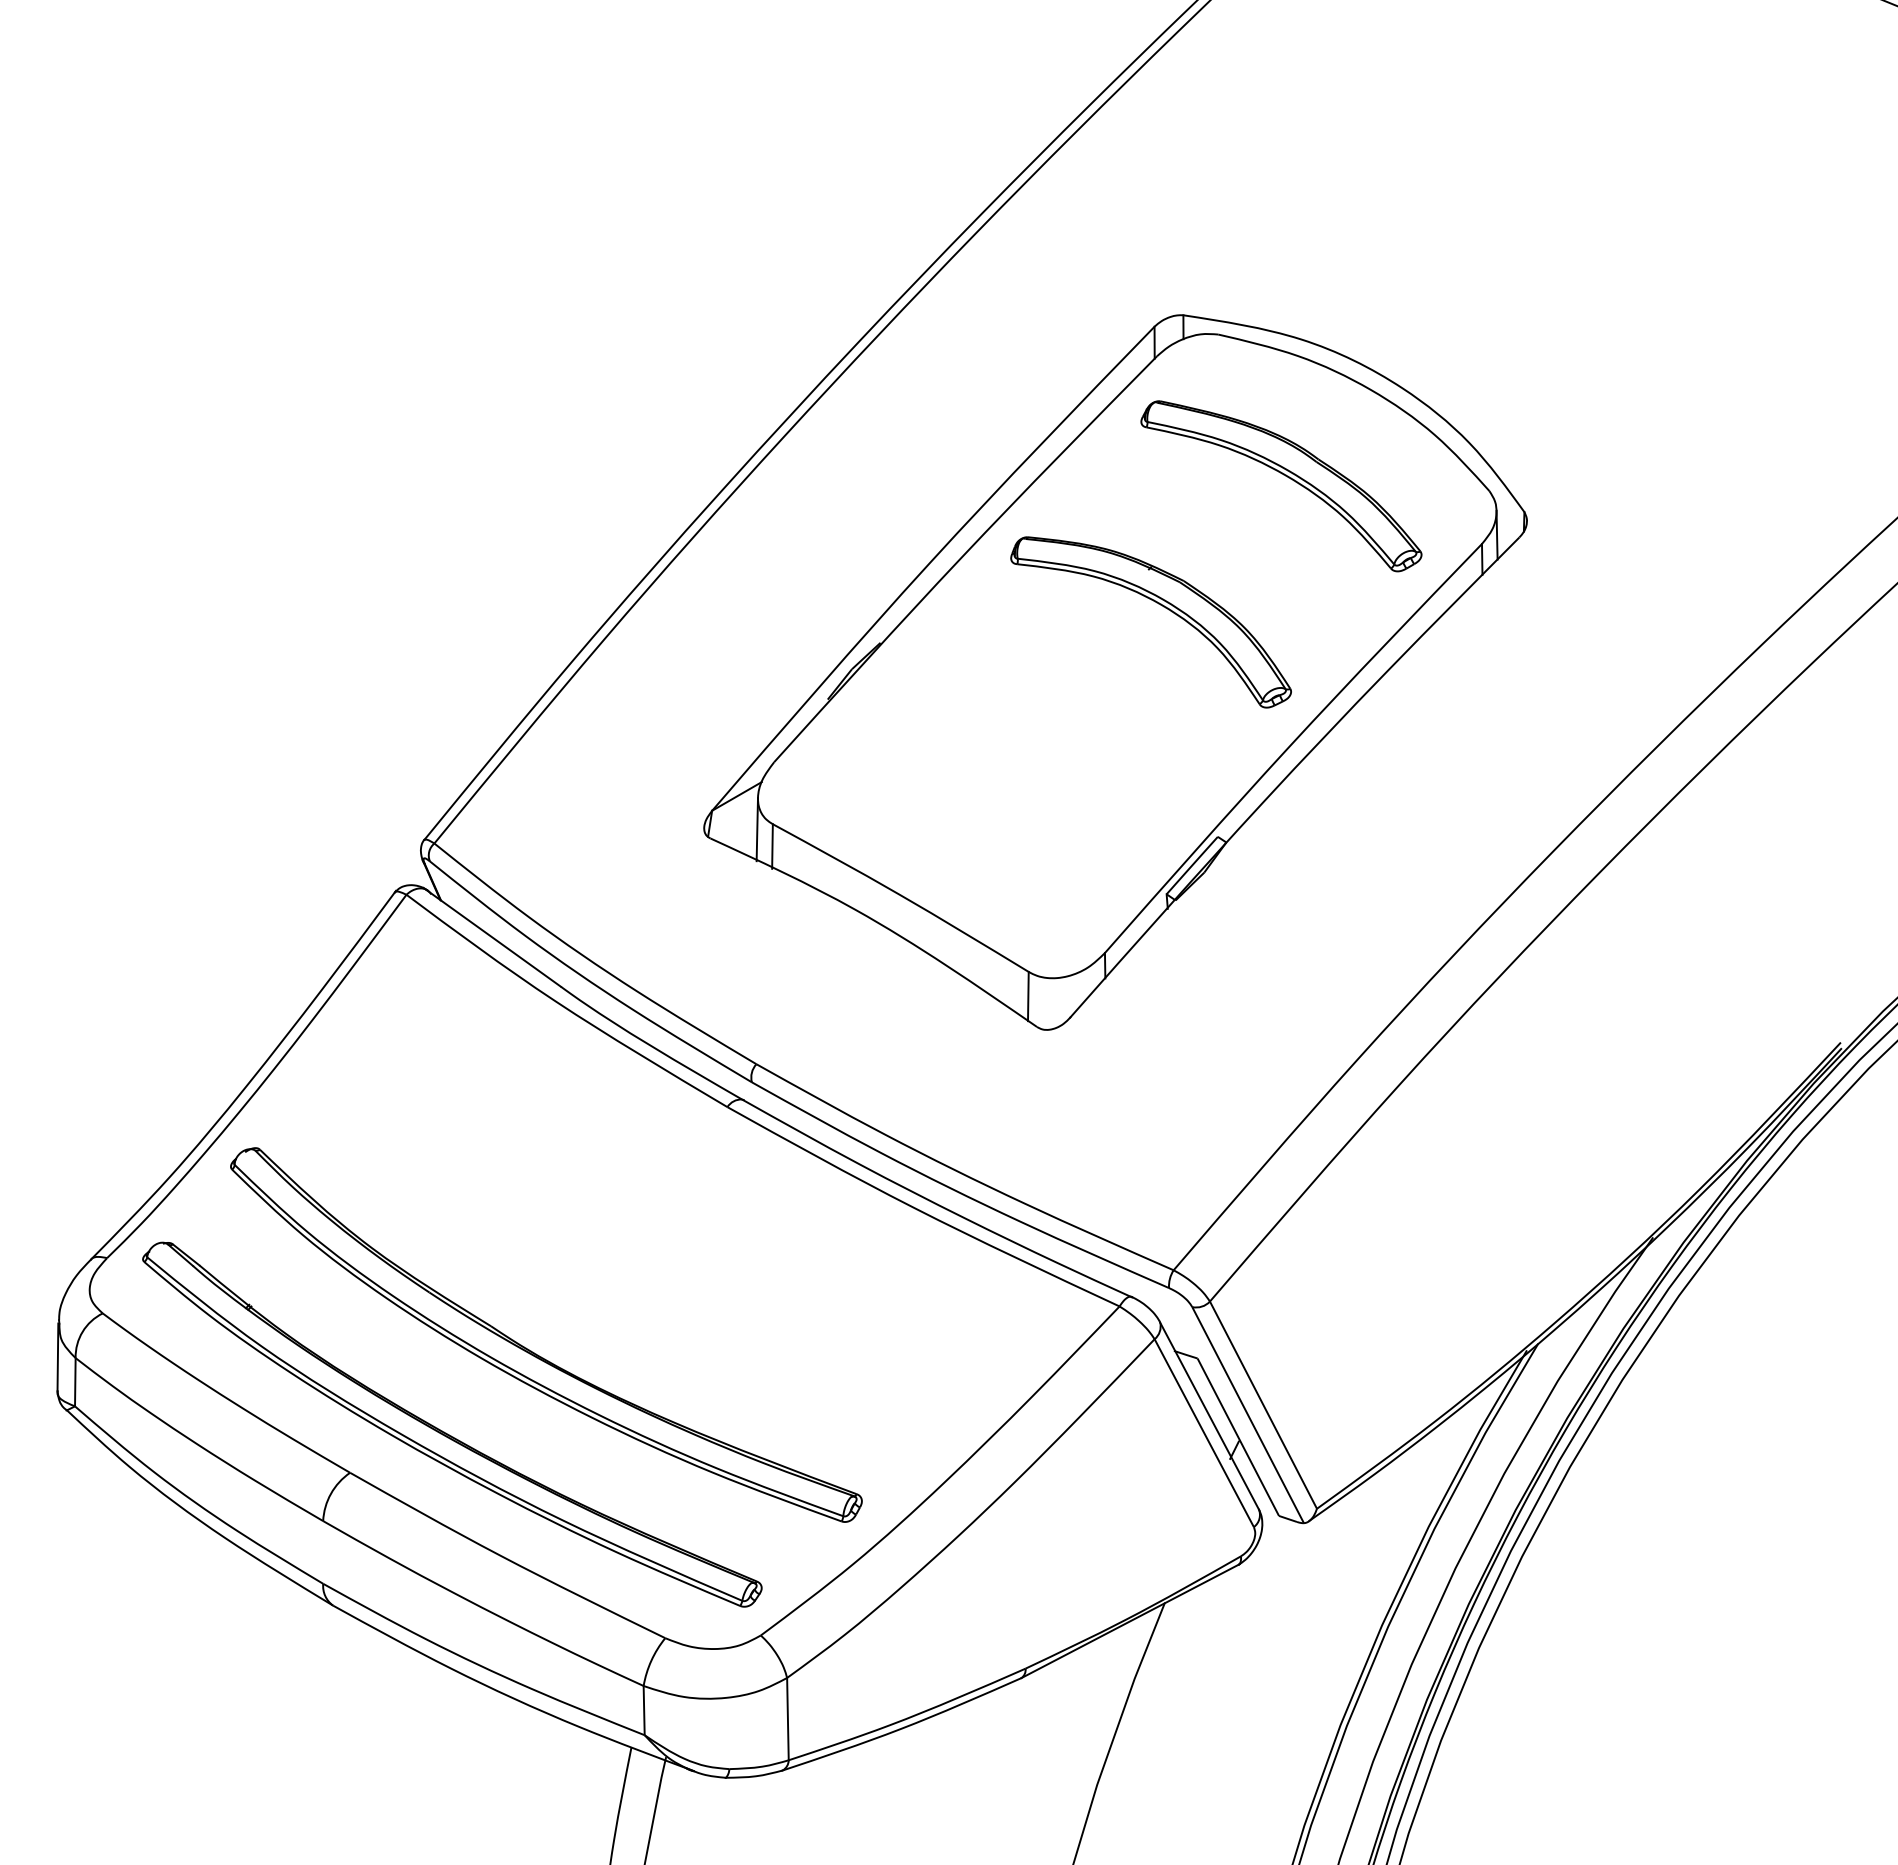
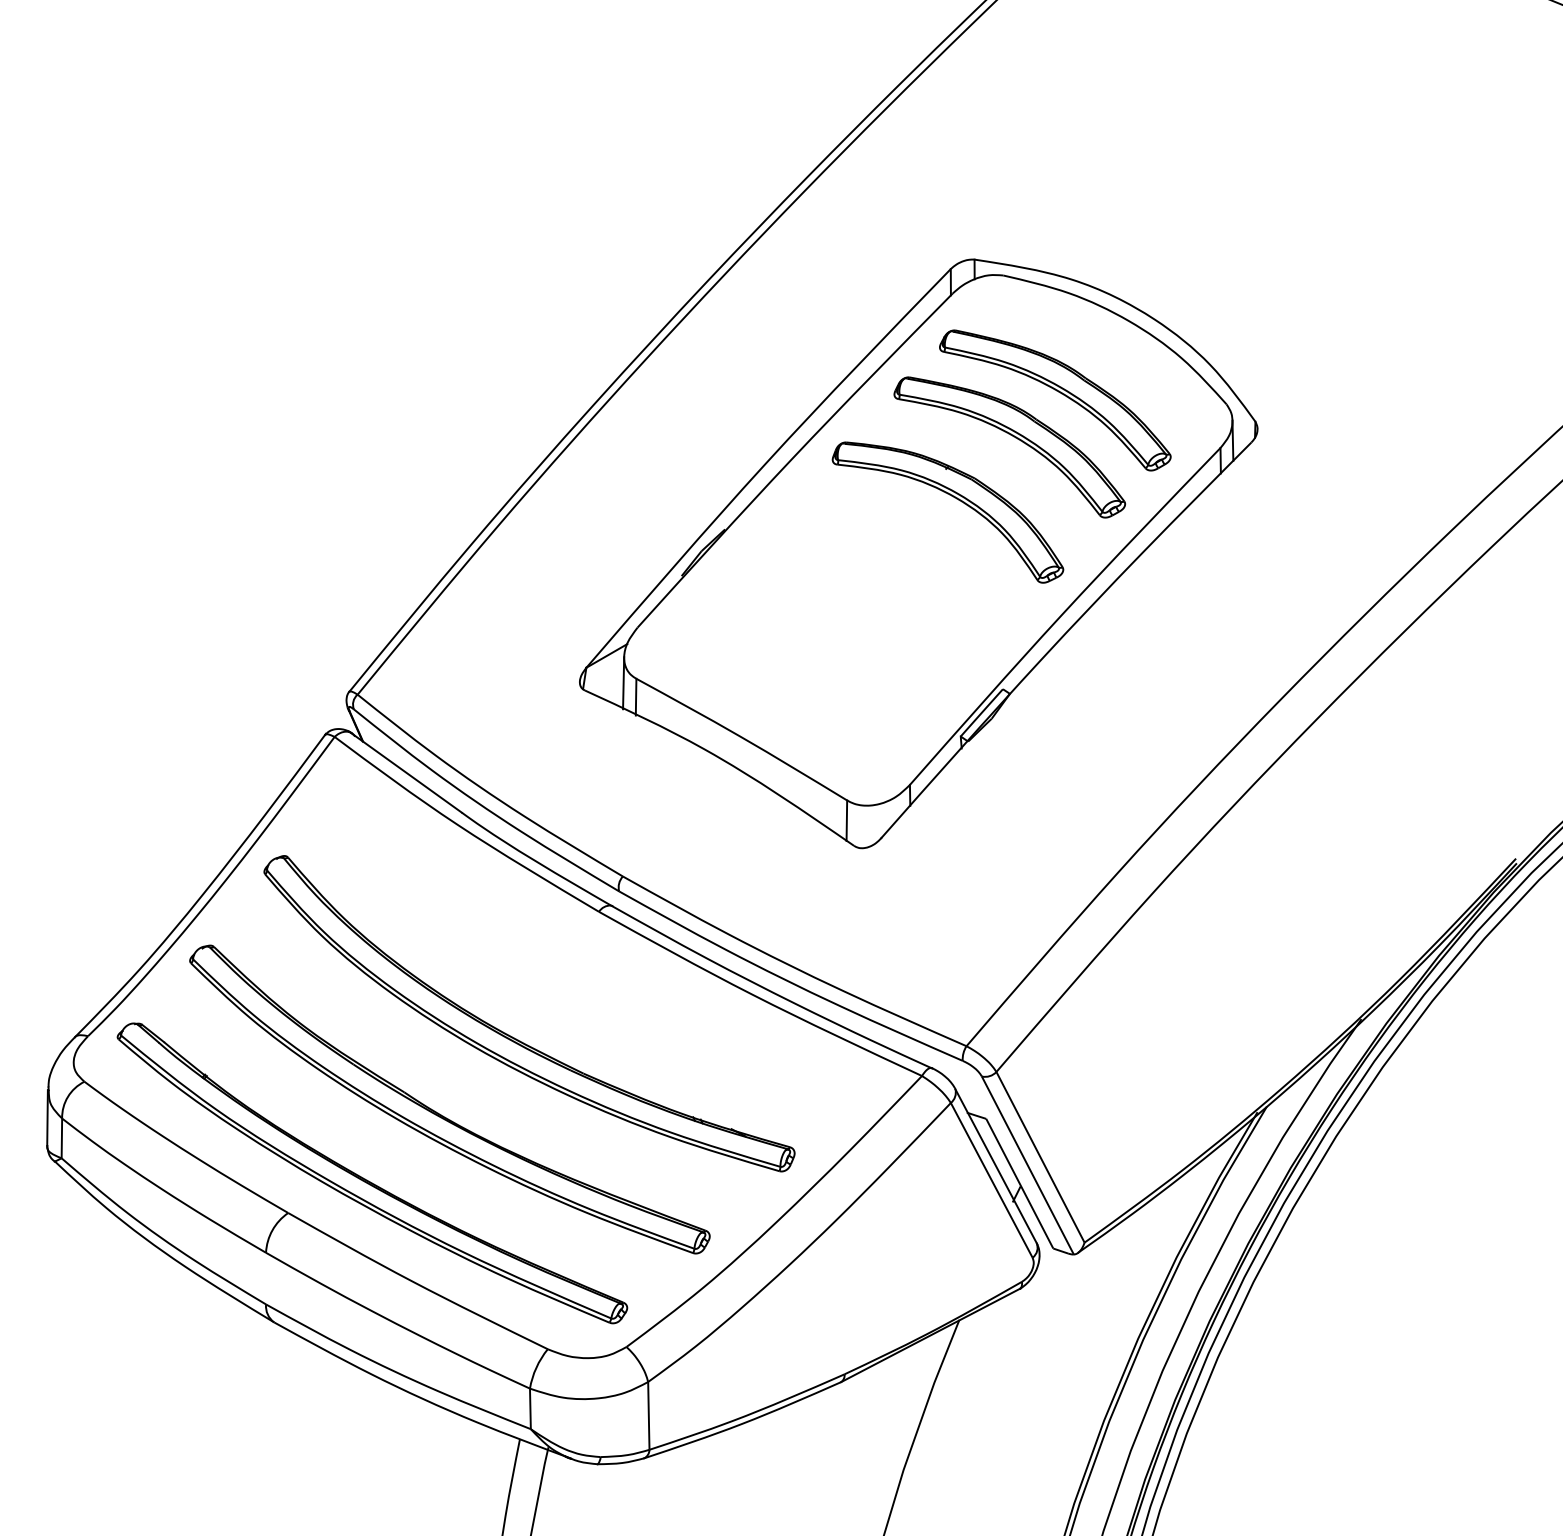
part: (1233, 532) -> (1015, 438), added
part: (627, 1260) -> (516, 1038), added

